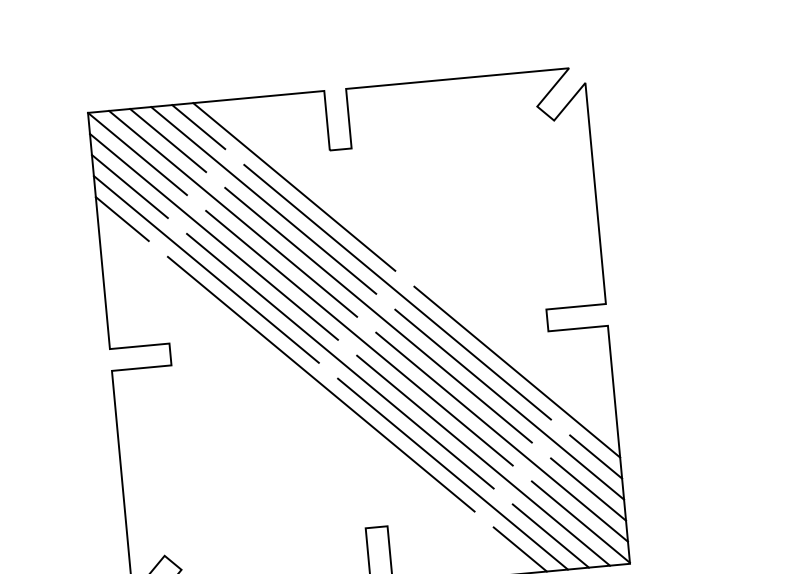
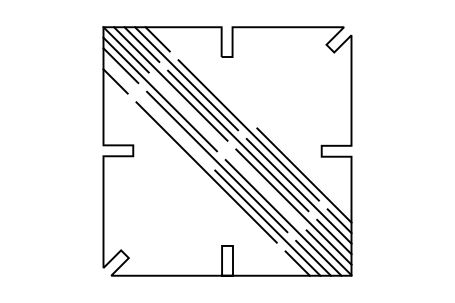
line: (294, 187) -> (202, 73), removed
line: (205, 267) -> (154, 109), removed
line: (359, 338) -> (227, 151), removed

